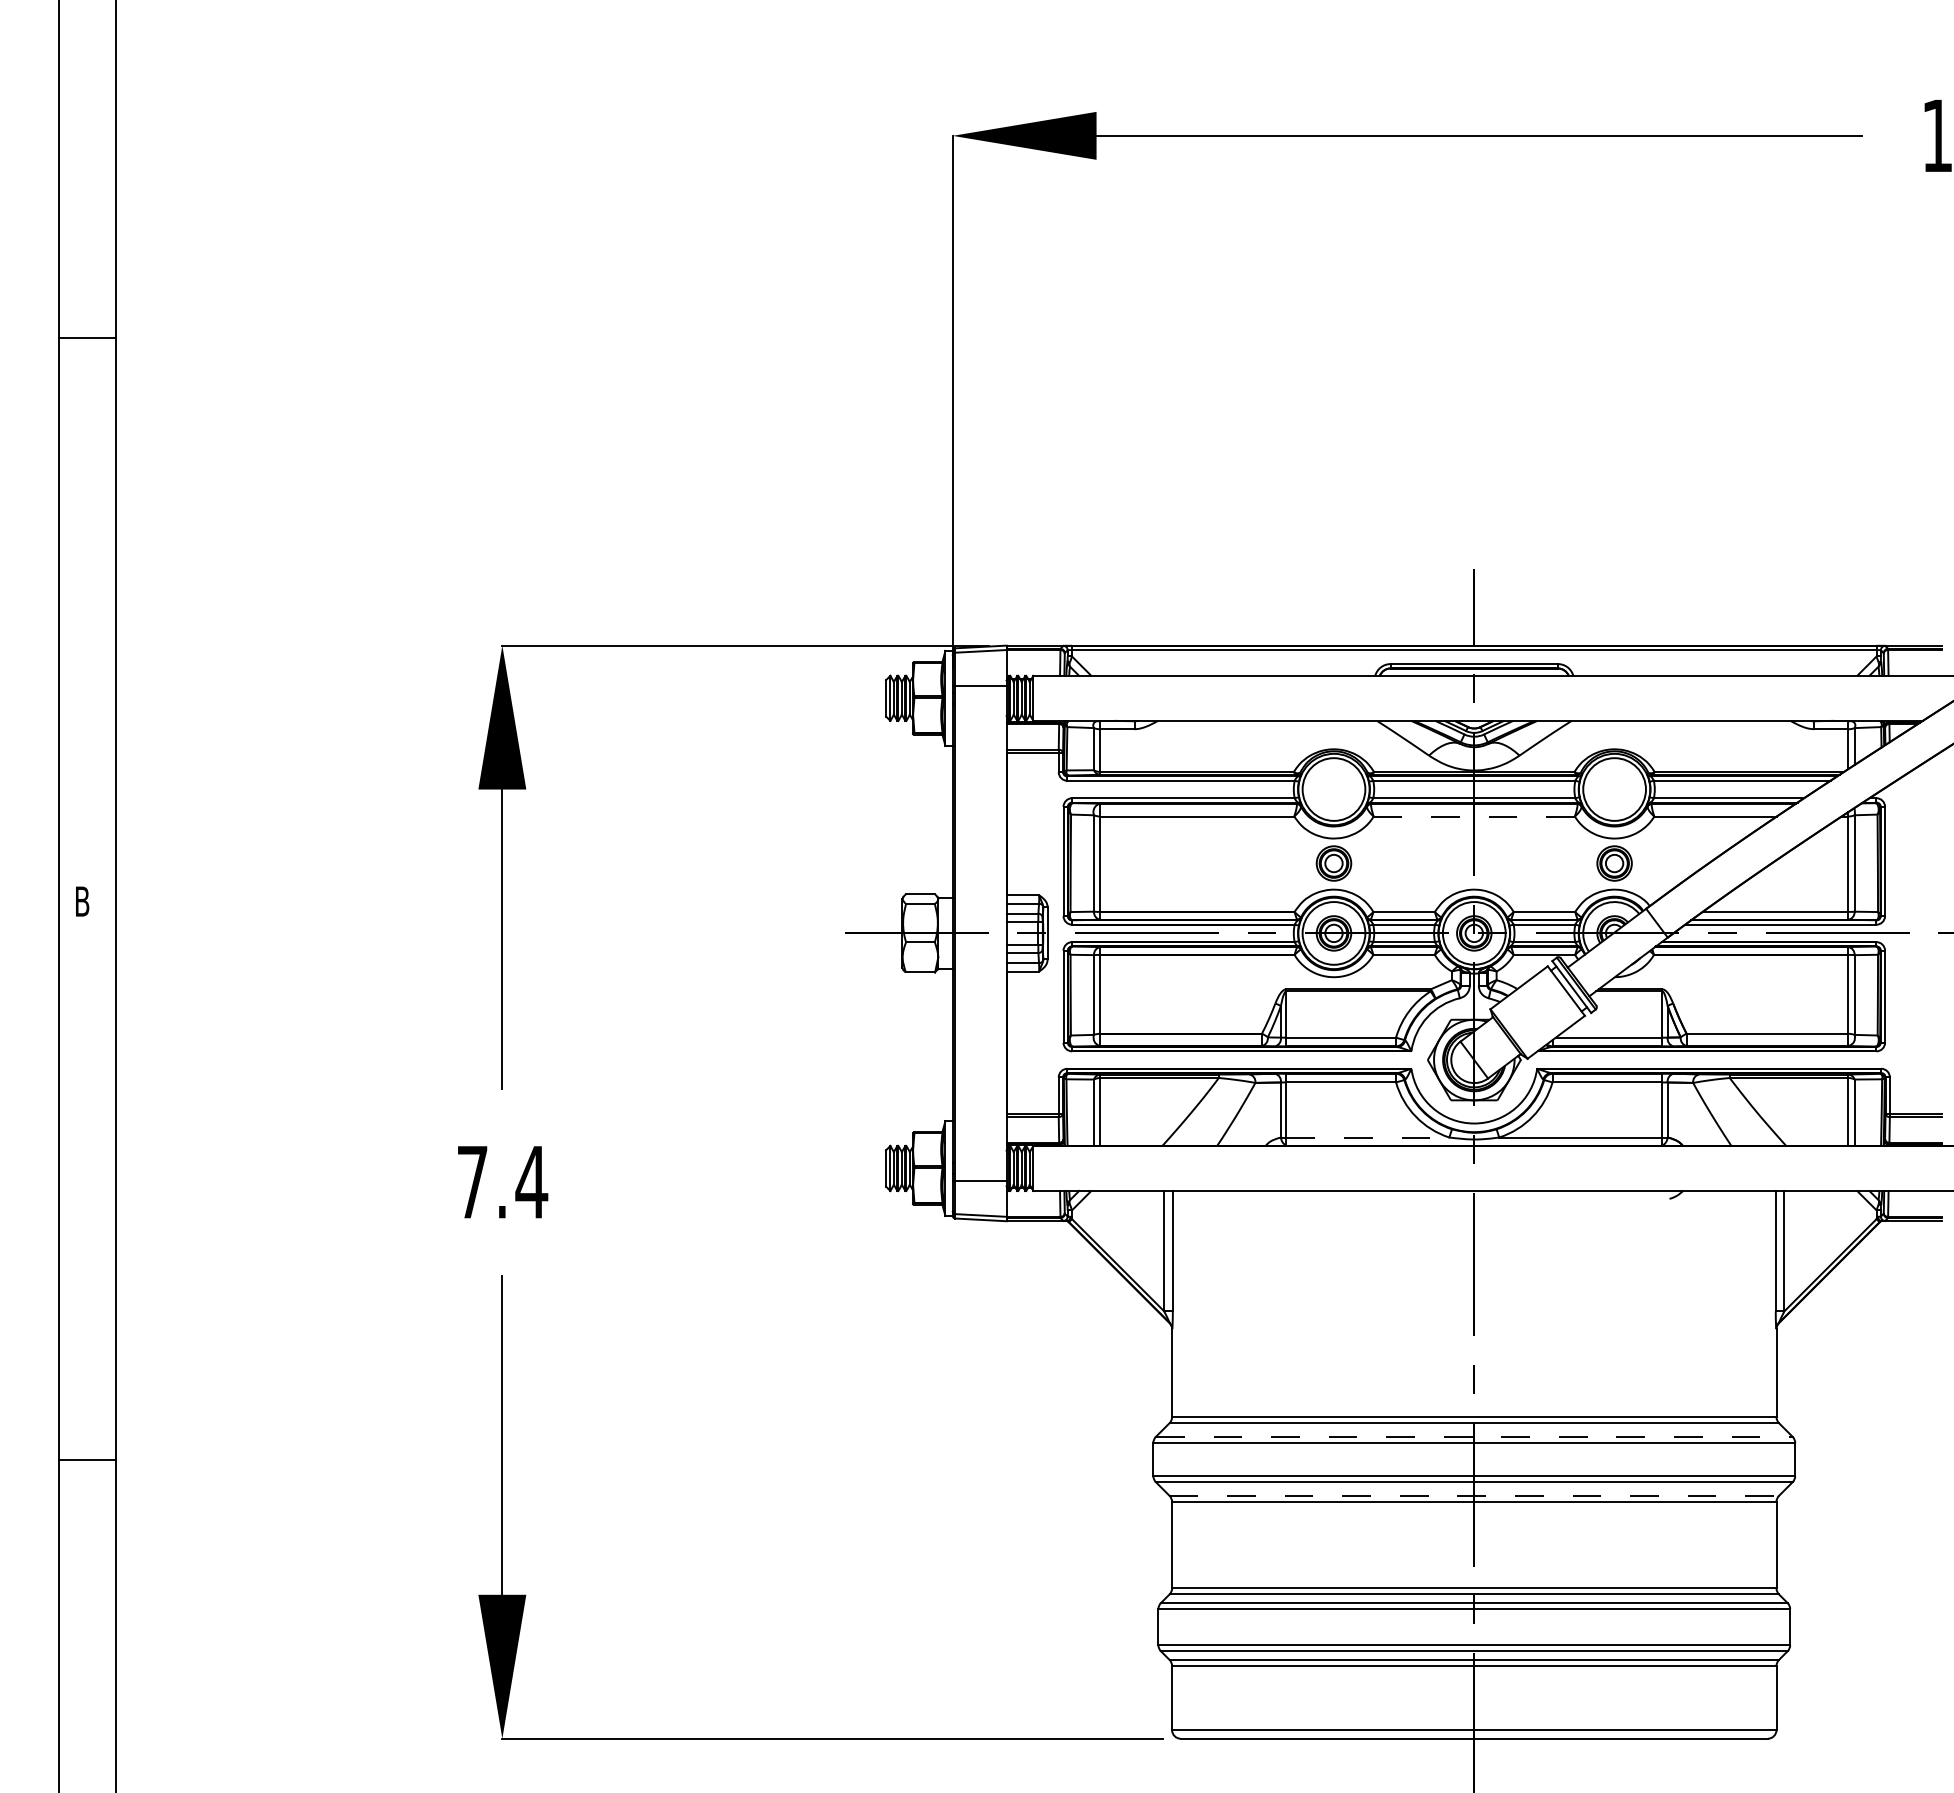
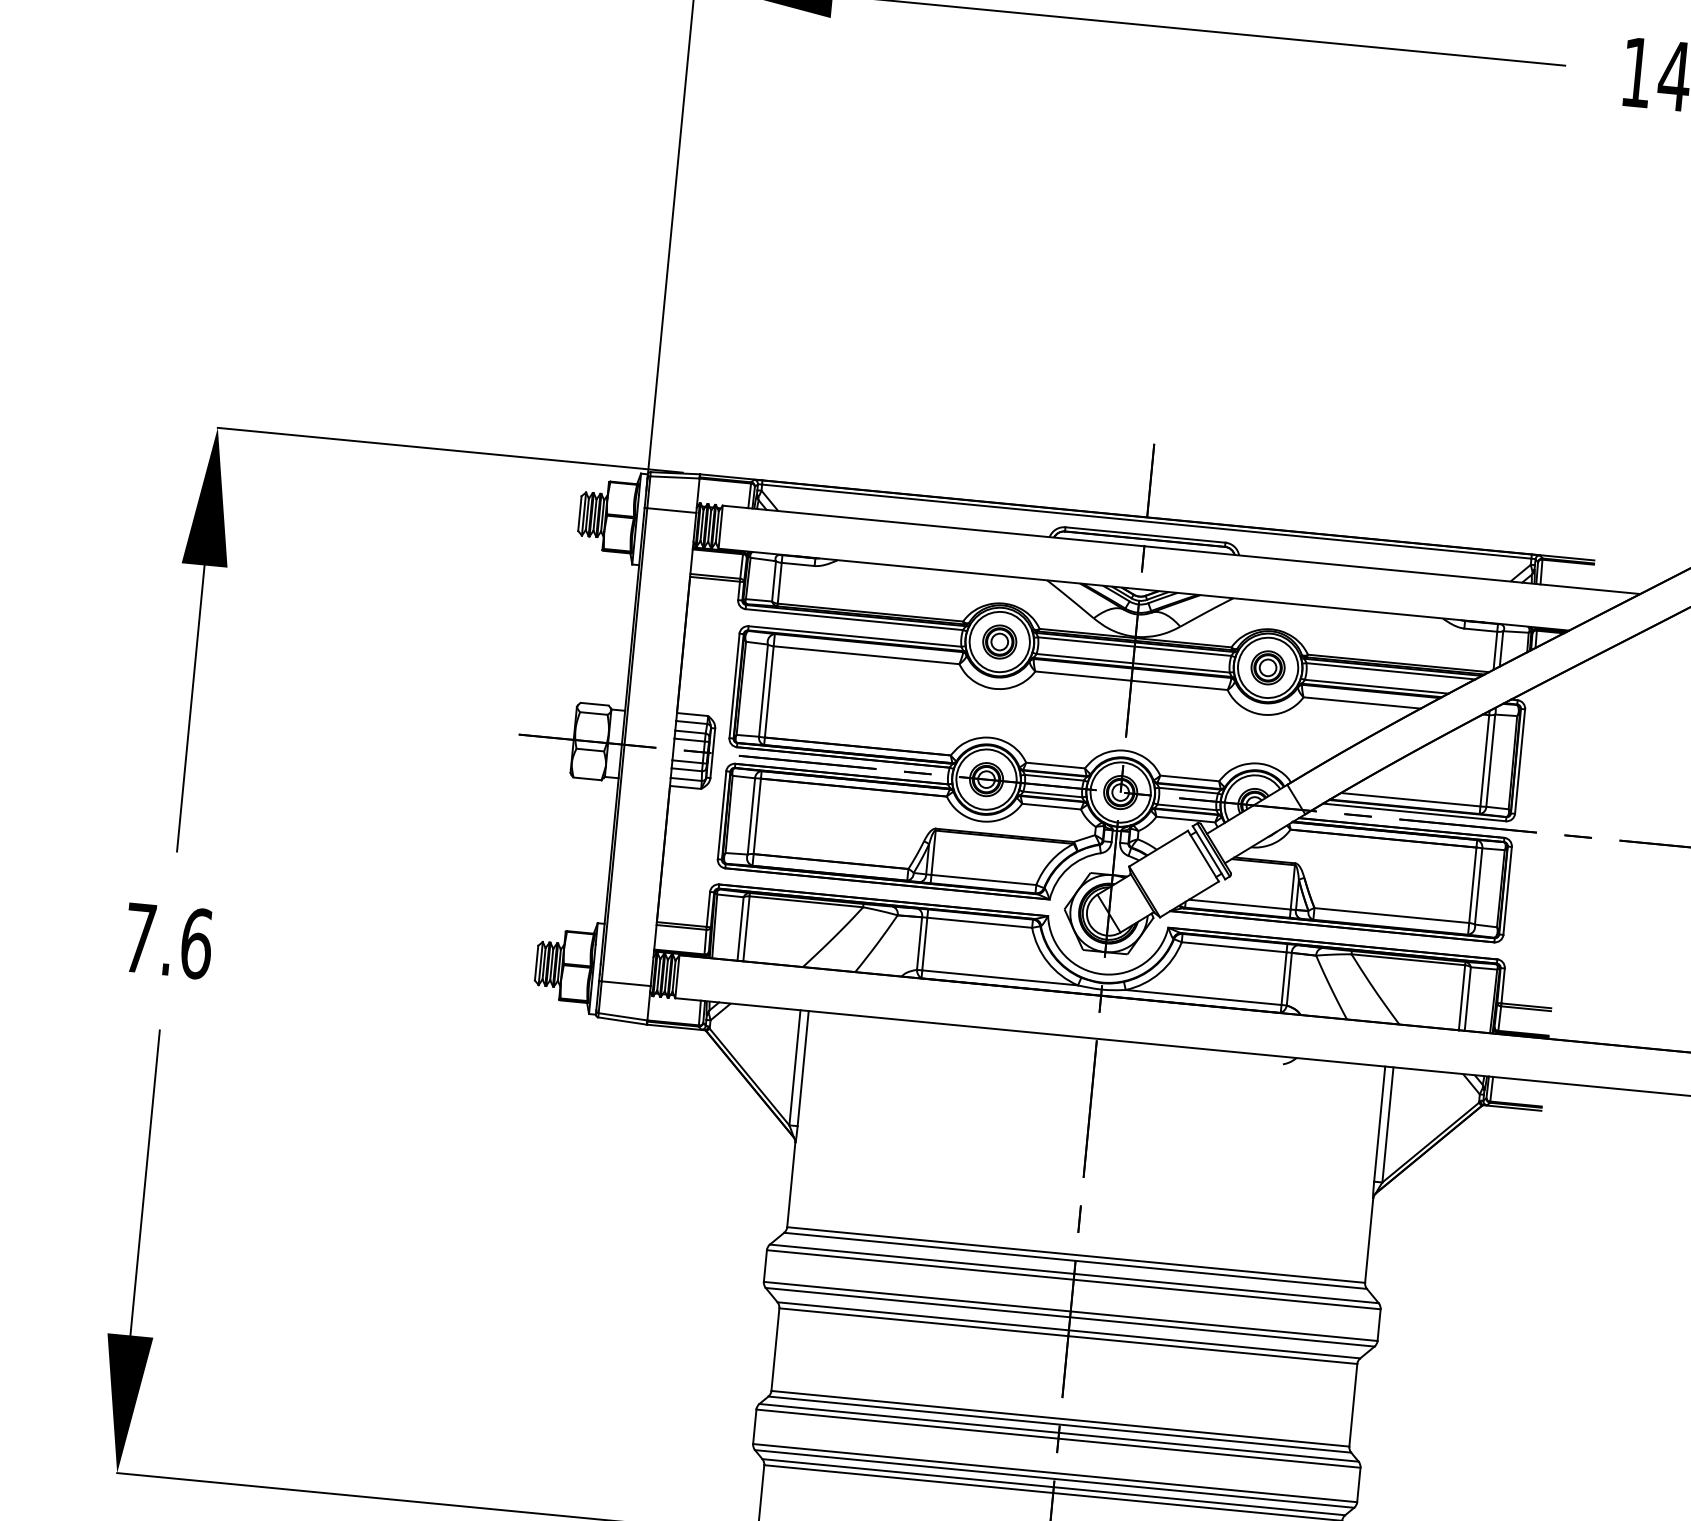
line: (1474, 816) -> (1131, 680), dashed -> solid
part: (1333, 863) -> (999, 641), moved
part: (1614, 863) -> (1268, 667), moved
line: (1368, 1137) -> (1000, 977), dashed -> solid
text: (531, 1182) -> (196, 943), 7.4 -> 7.6
line: (1474, 1436) -> (1074, 1273), dashed -> solid
line: (1474, 1495) -> (1069, 1330), dashed -> solid

